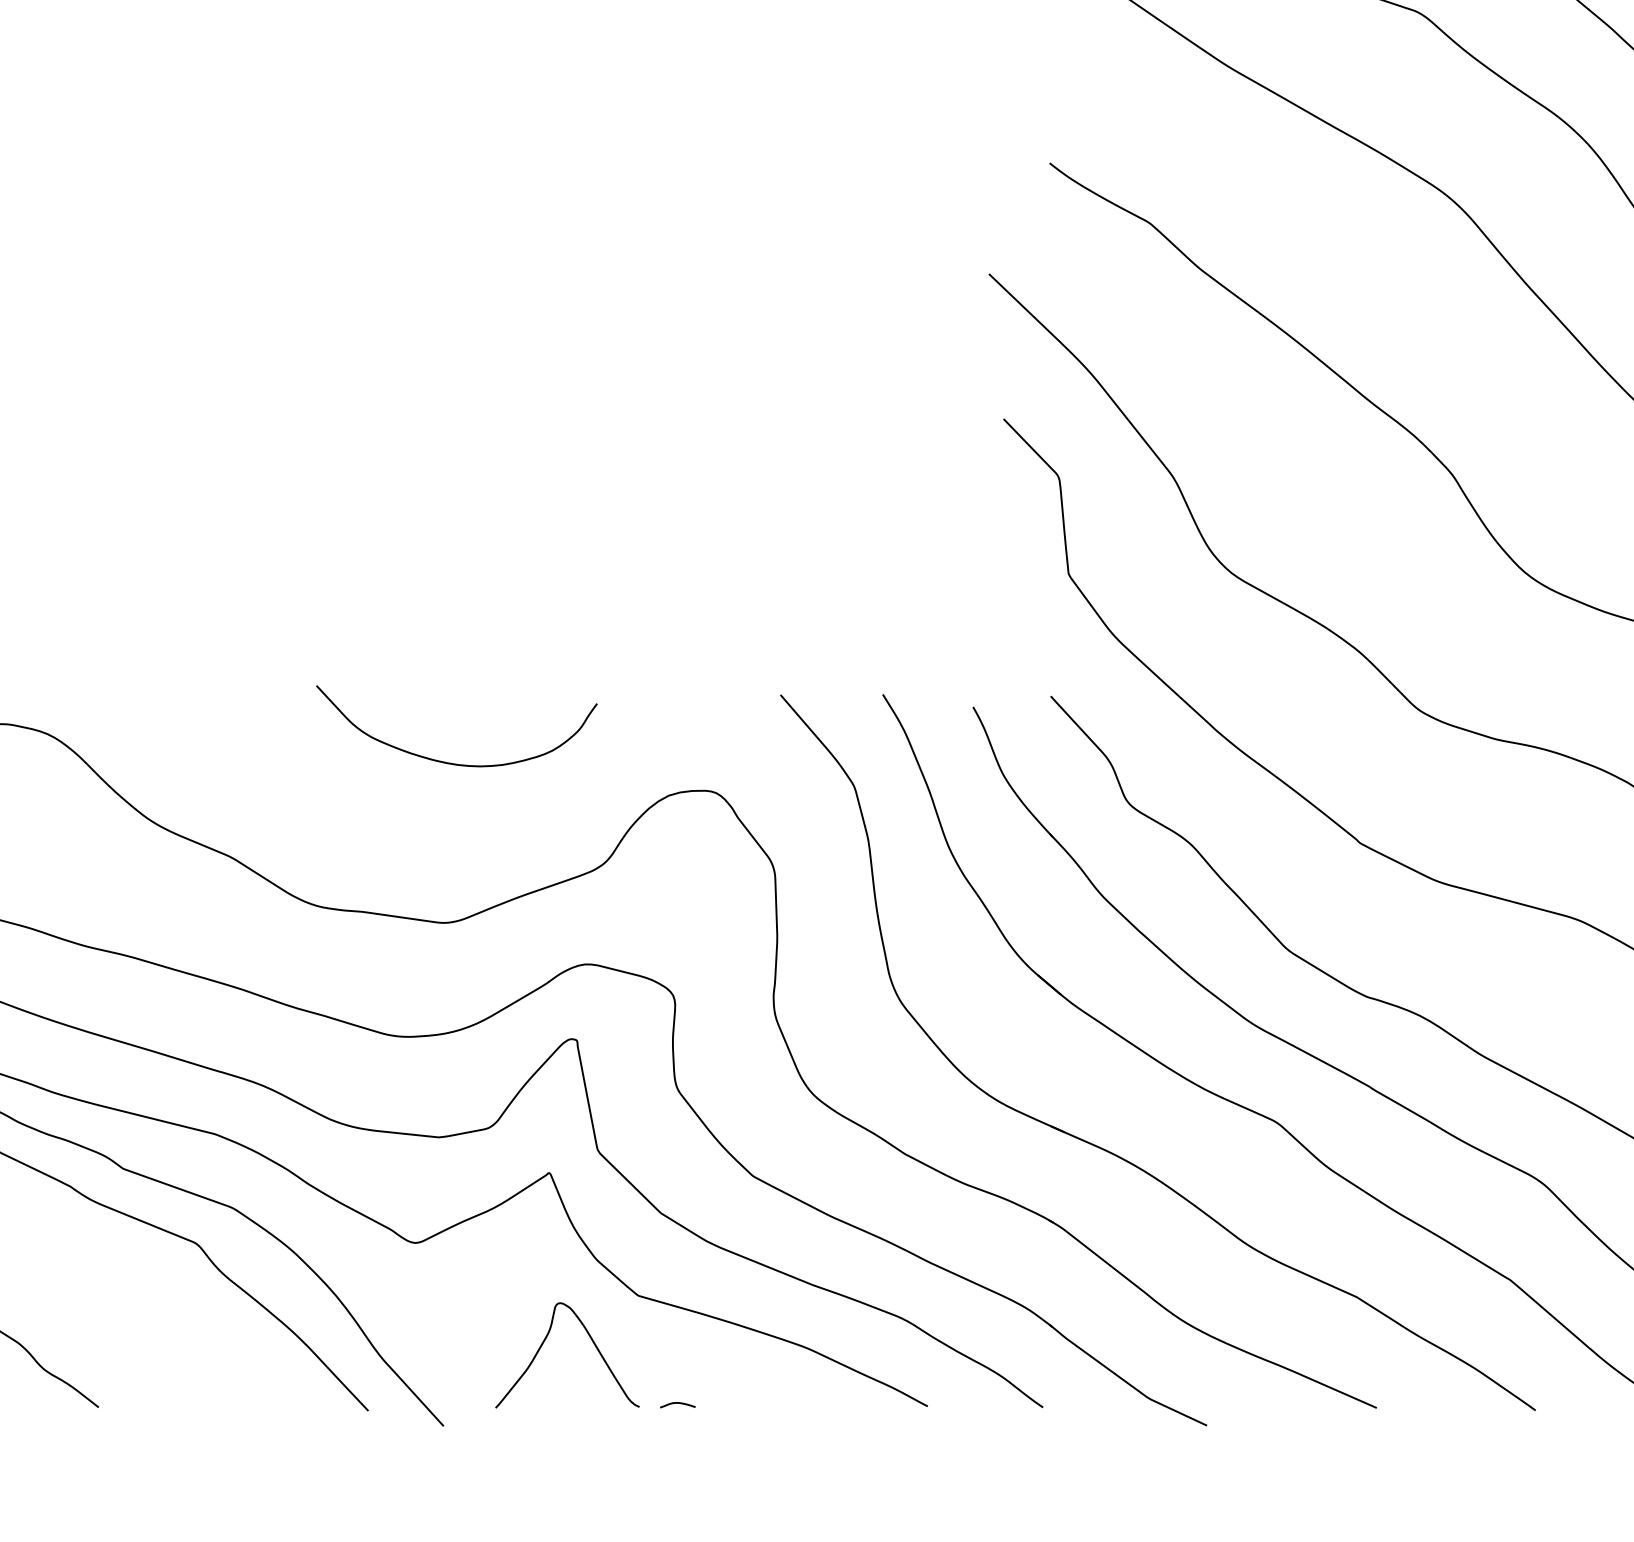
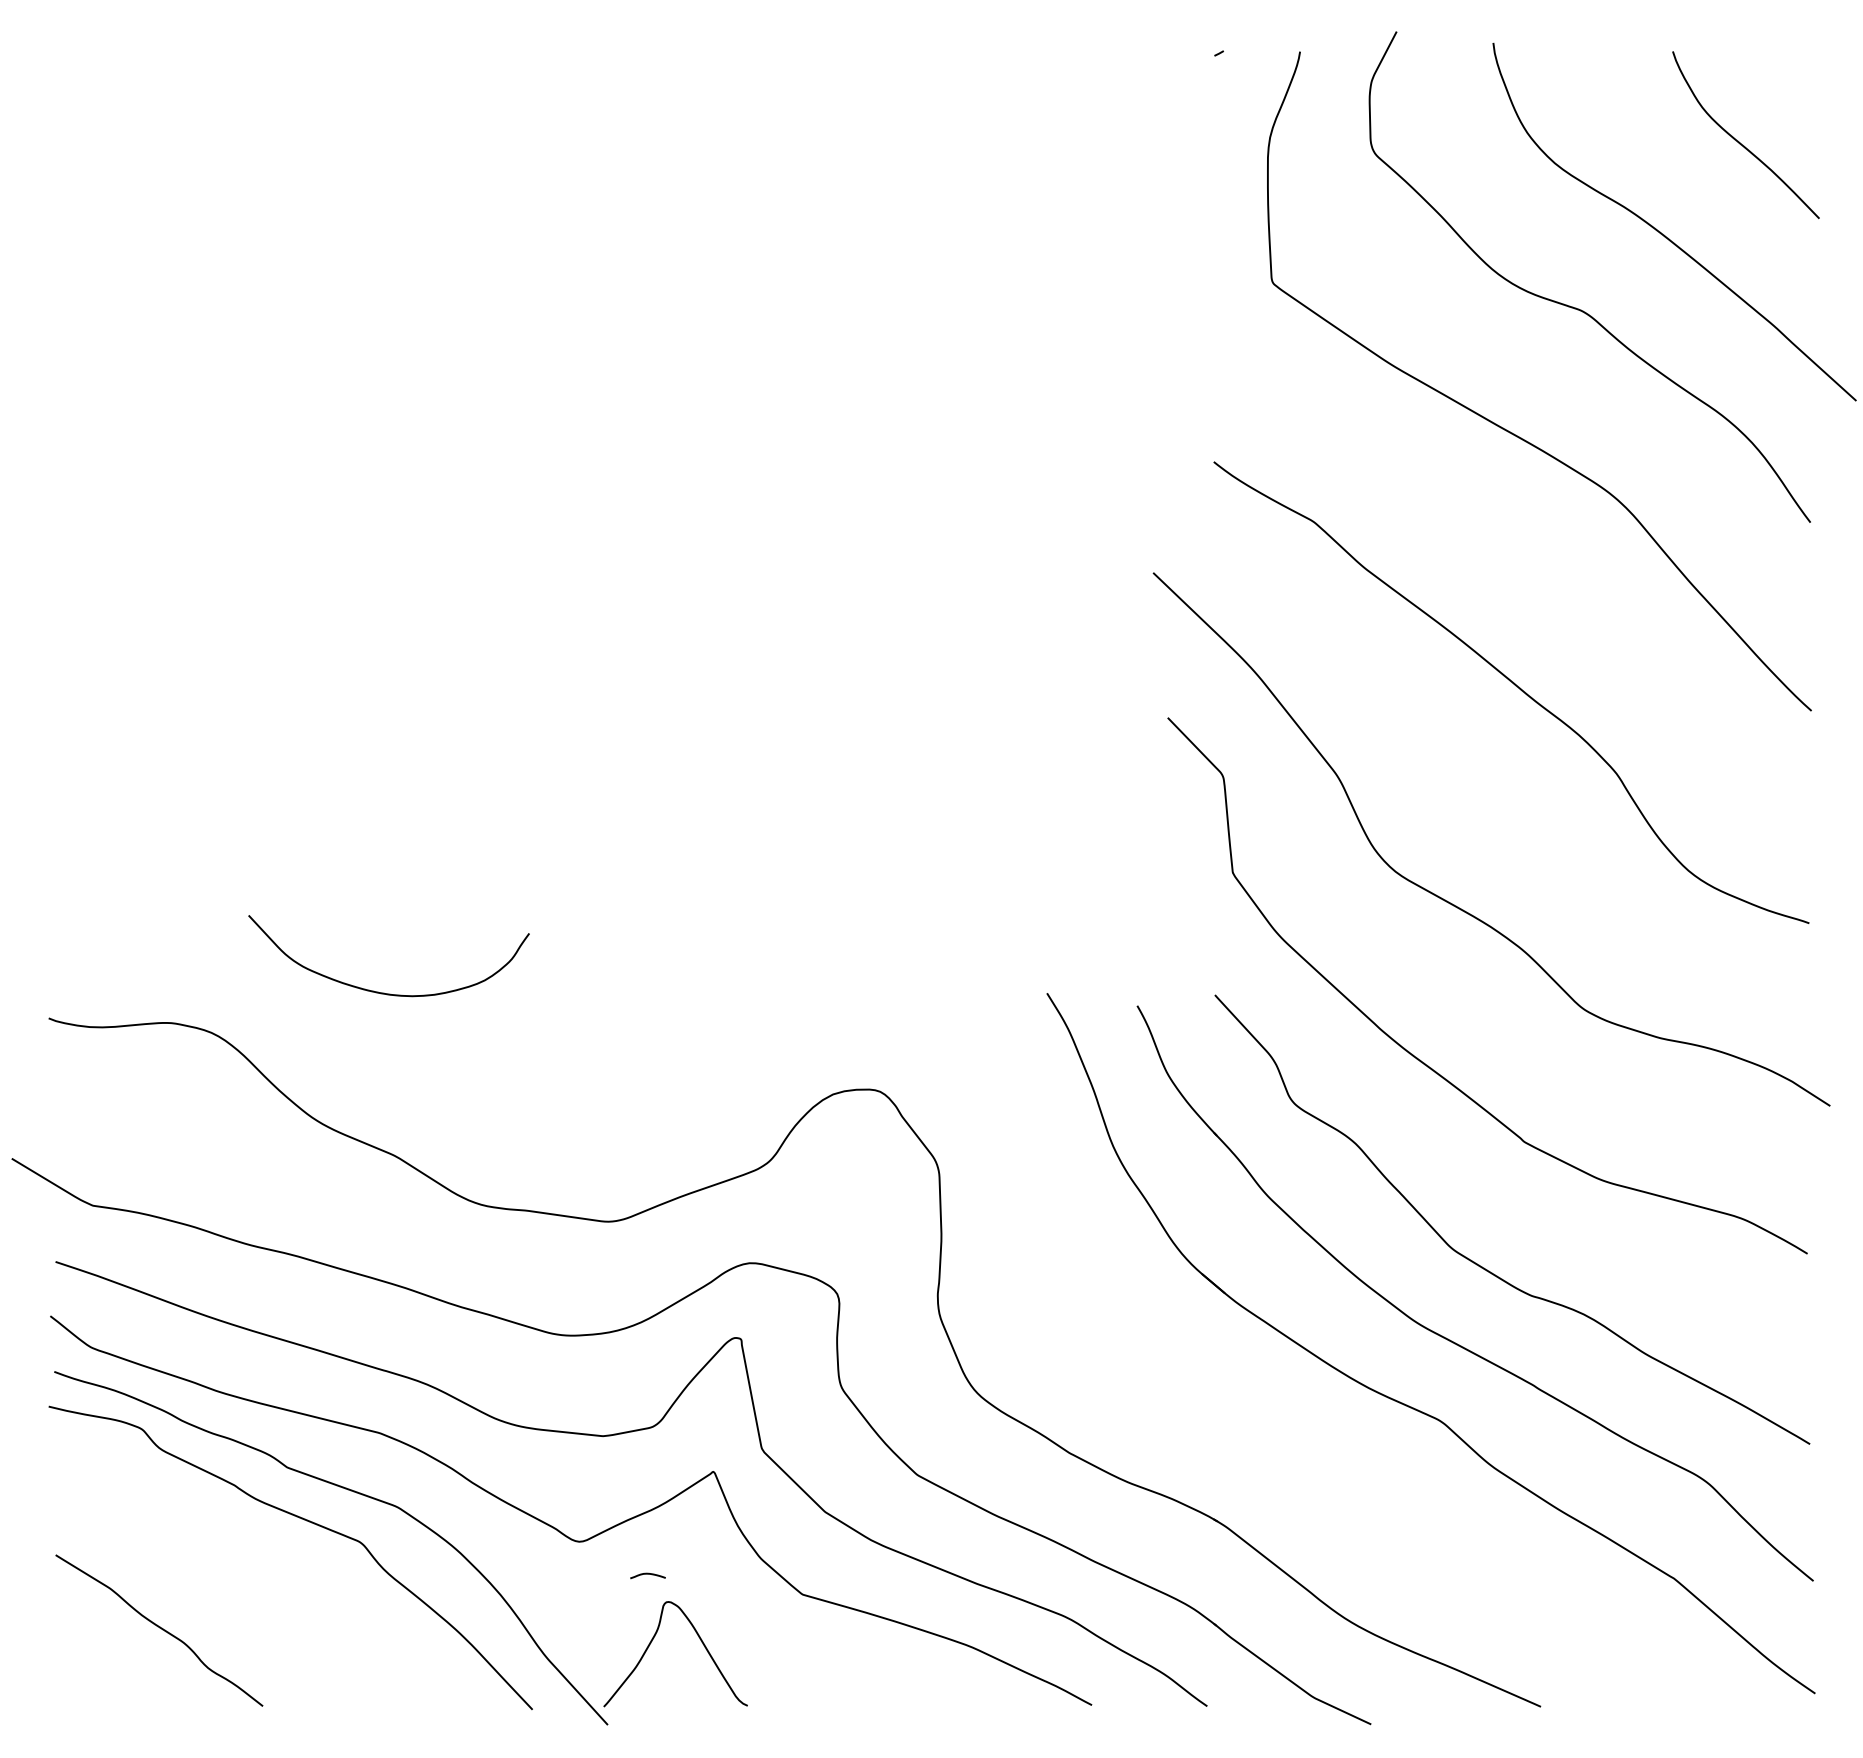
curve: (452, 762) -> (384, 992), moved
part: (1111, 1151) -> (1275, 1450), removed
curve: (546, 1339) -> (654, 1638), moved
curve: (677, 1403) -> (647, 1574), moved

